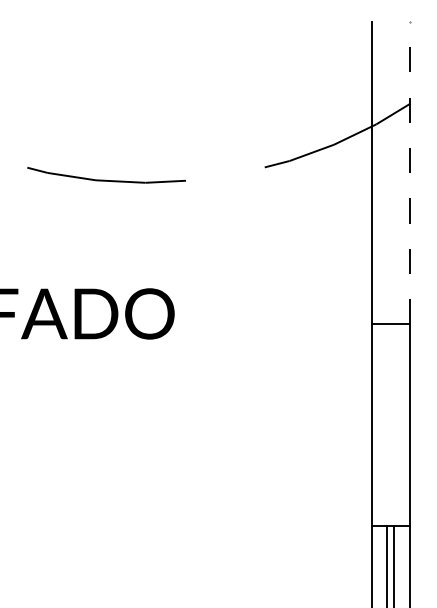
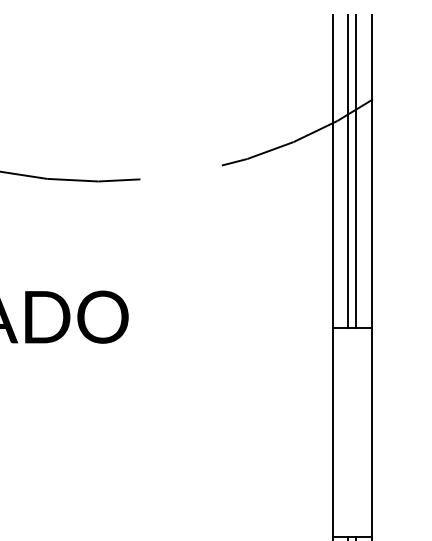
line: (409, 172) -> (371, 170), dashed -> solid
line: (386, 173) -> (347, 171), added
line: (394, 173) -> (356, 171), added

